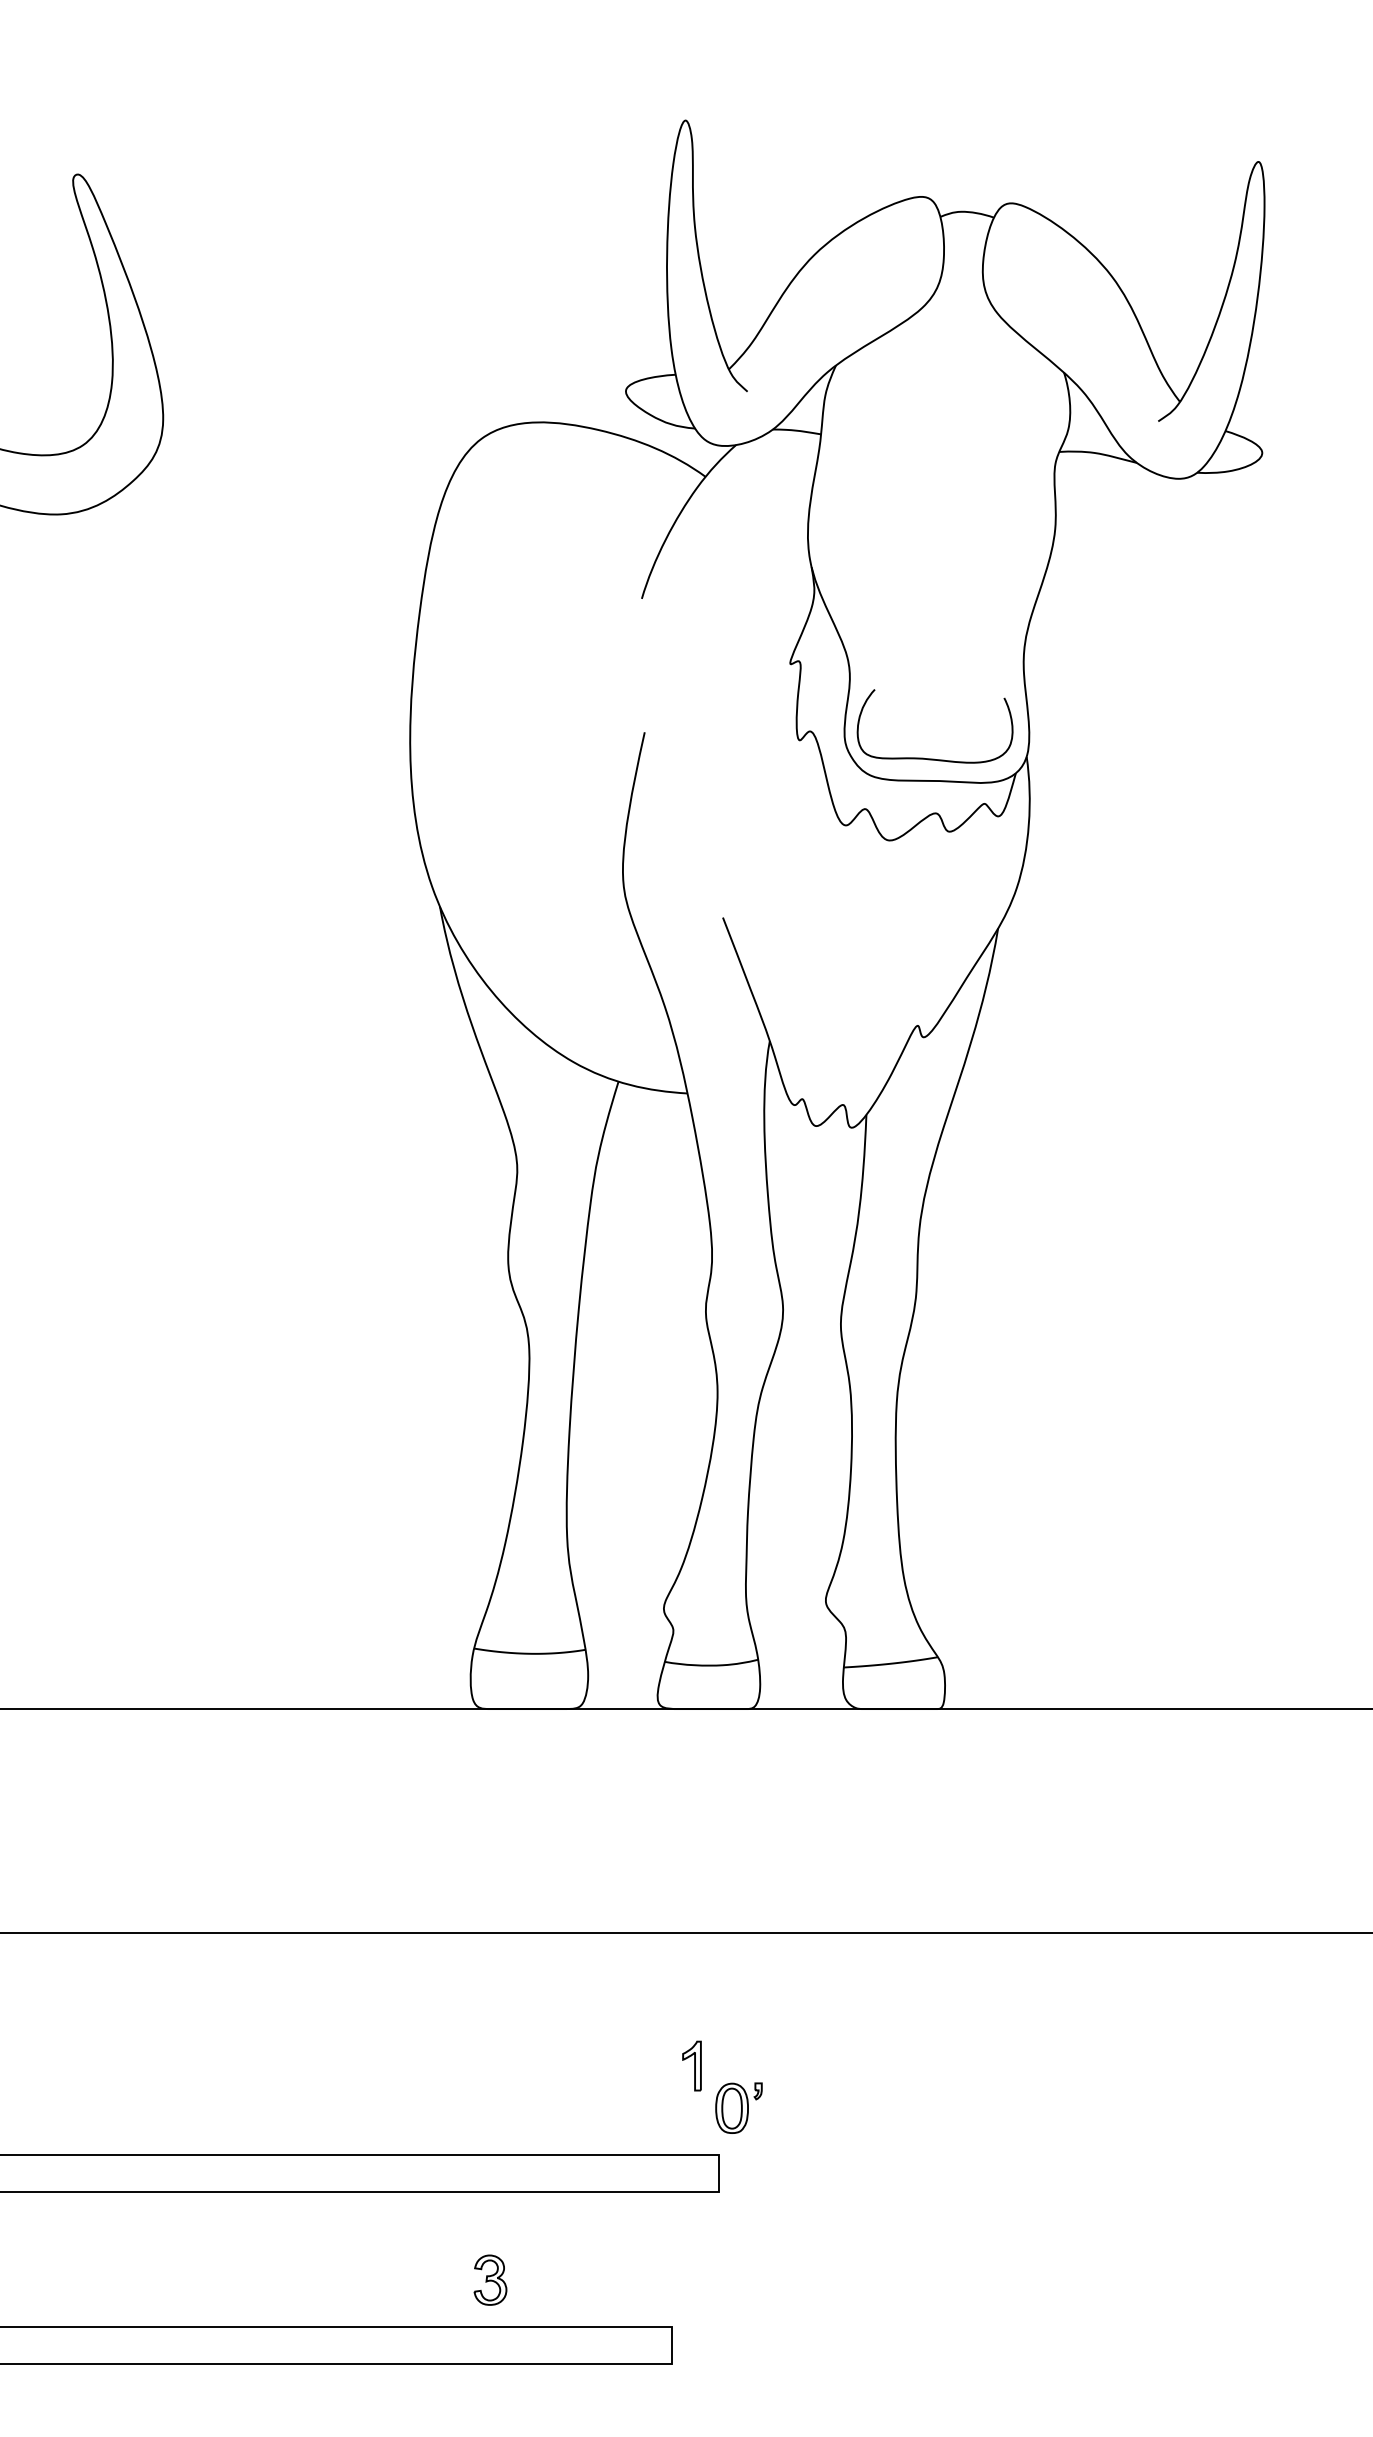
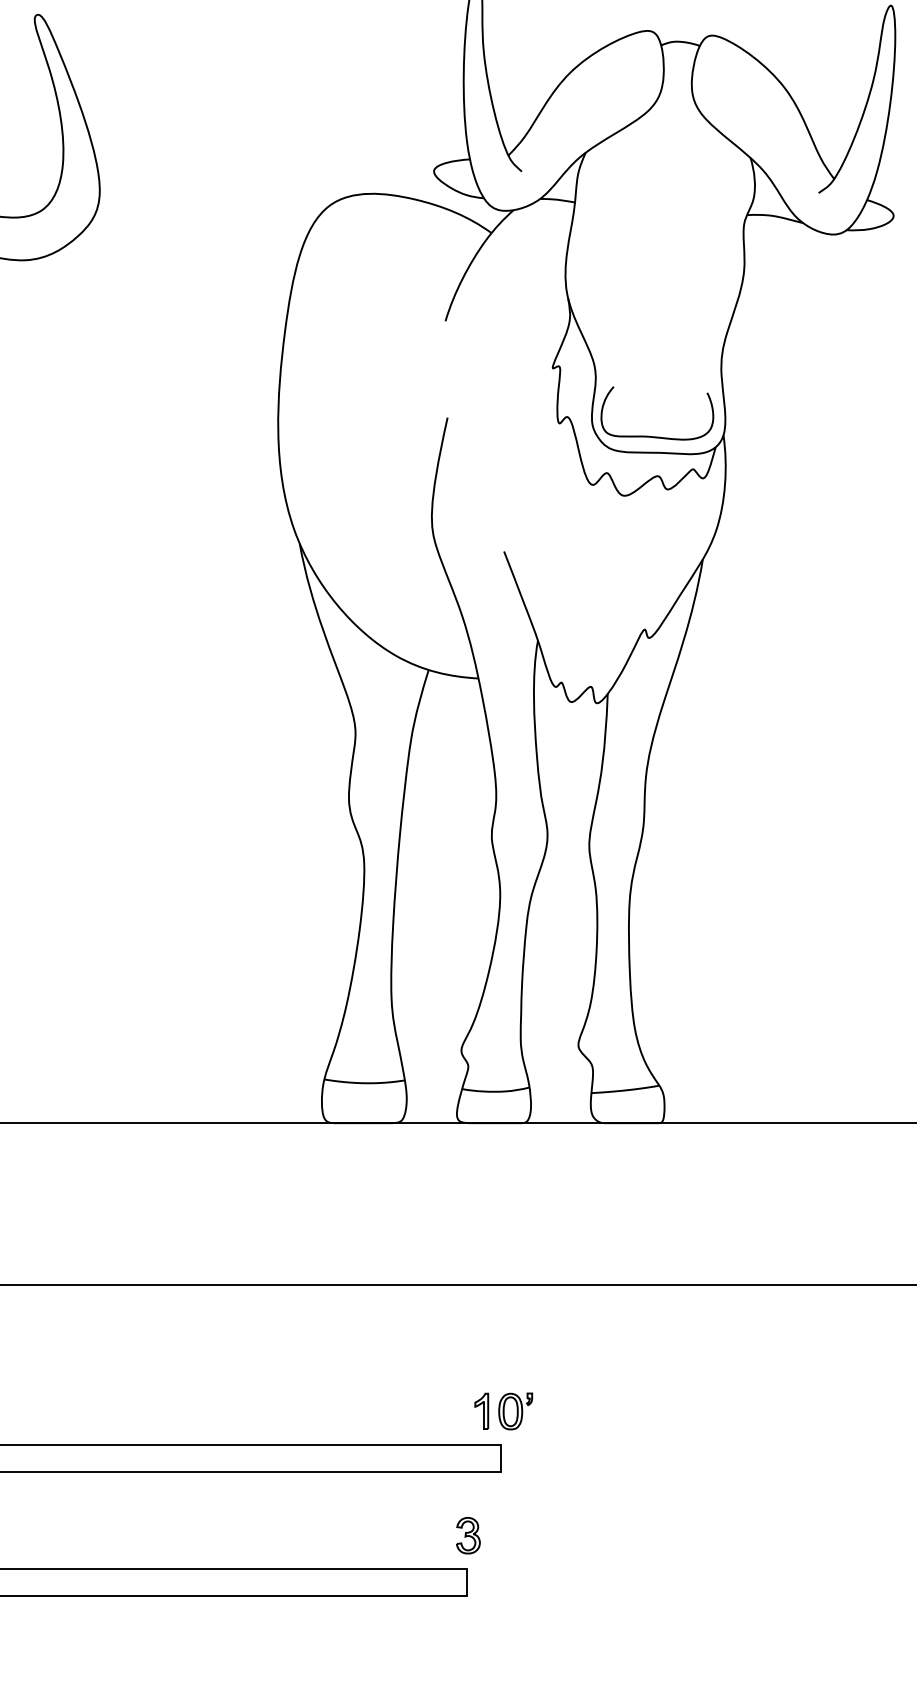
part: (691, 2065) -> (481, 1410), moved
part: (490, 2279) -> (468, 1535), moved

